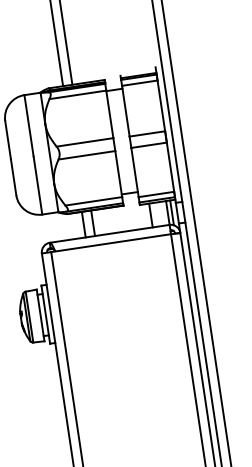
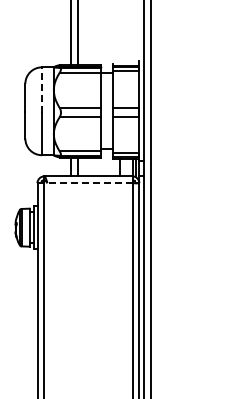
line: (28, 125) -> (41, 89), solid -> dashed
line: (109, 243) -> (87, 183), solid -> dashed

